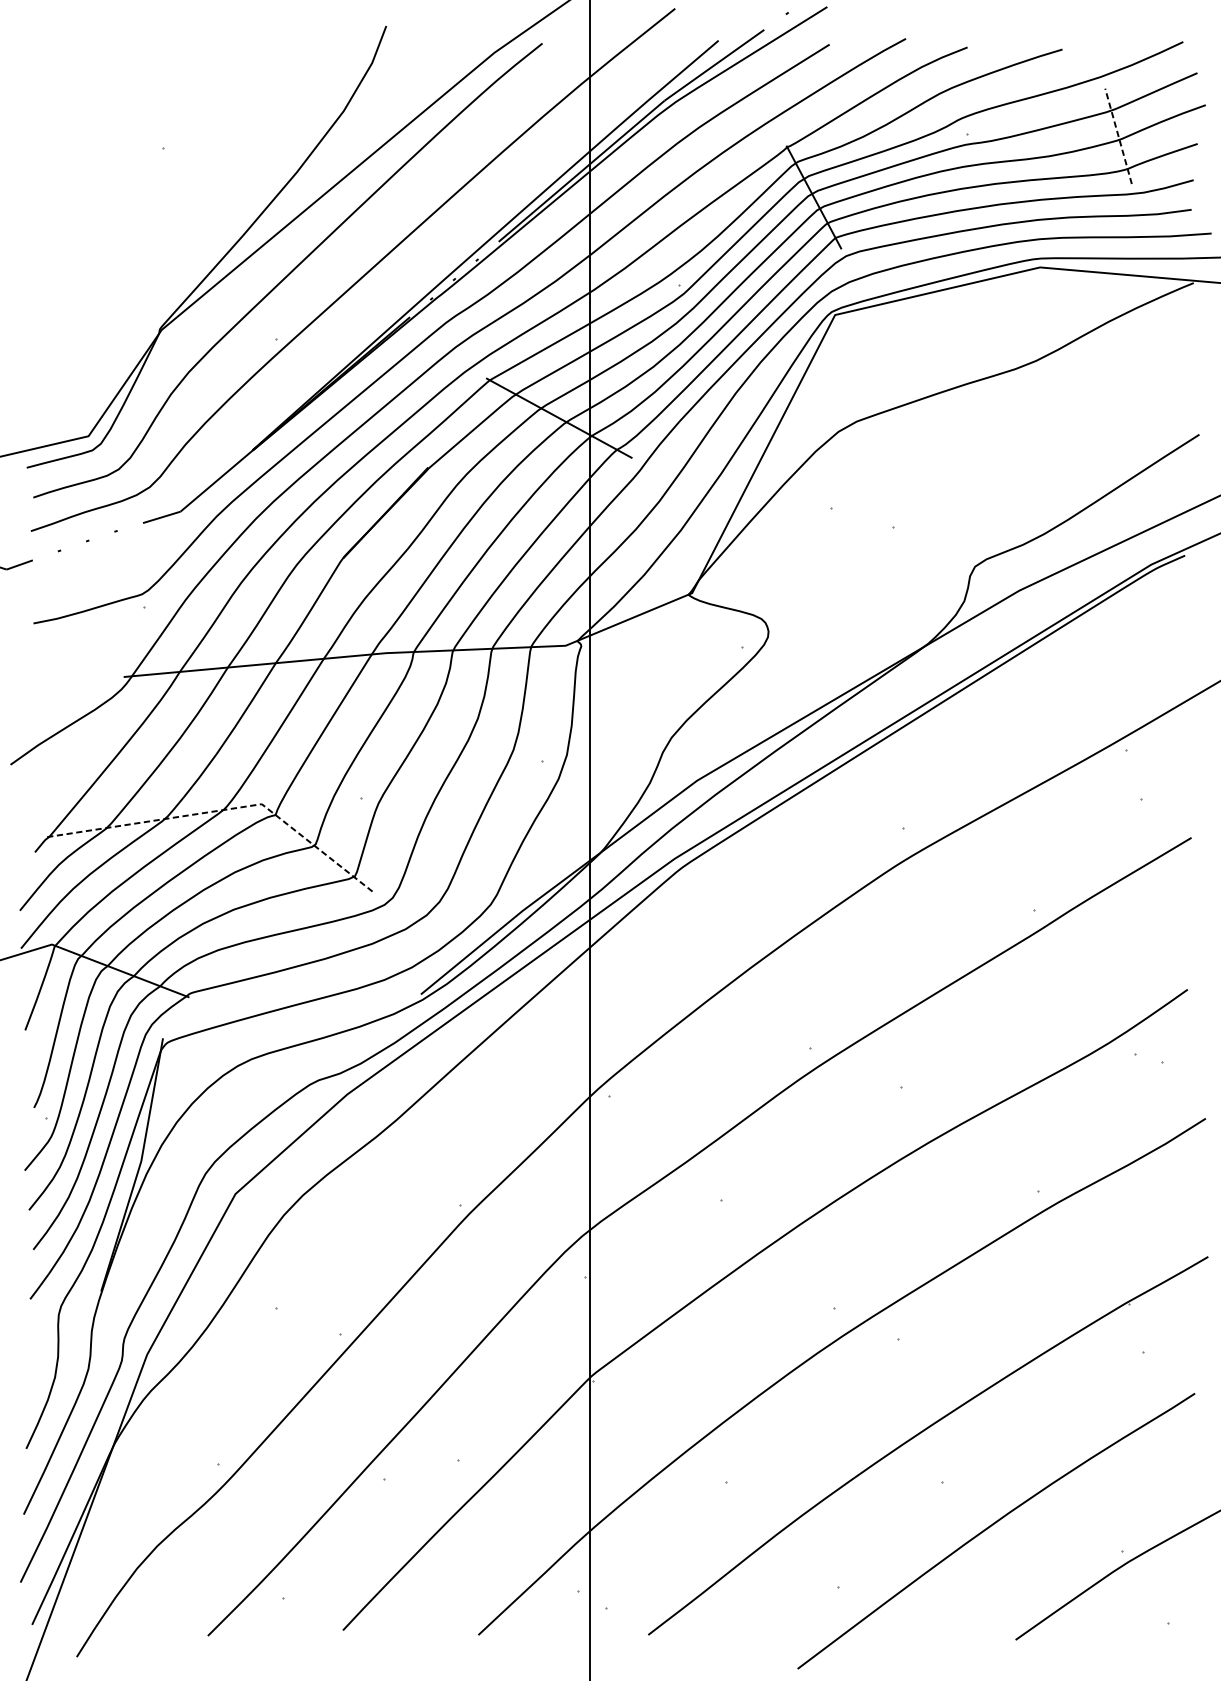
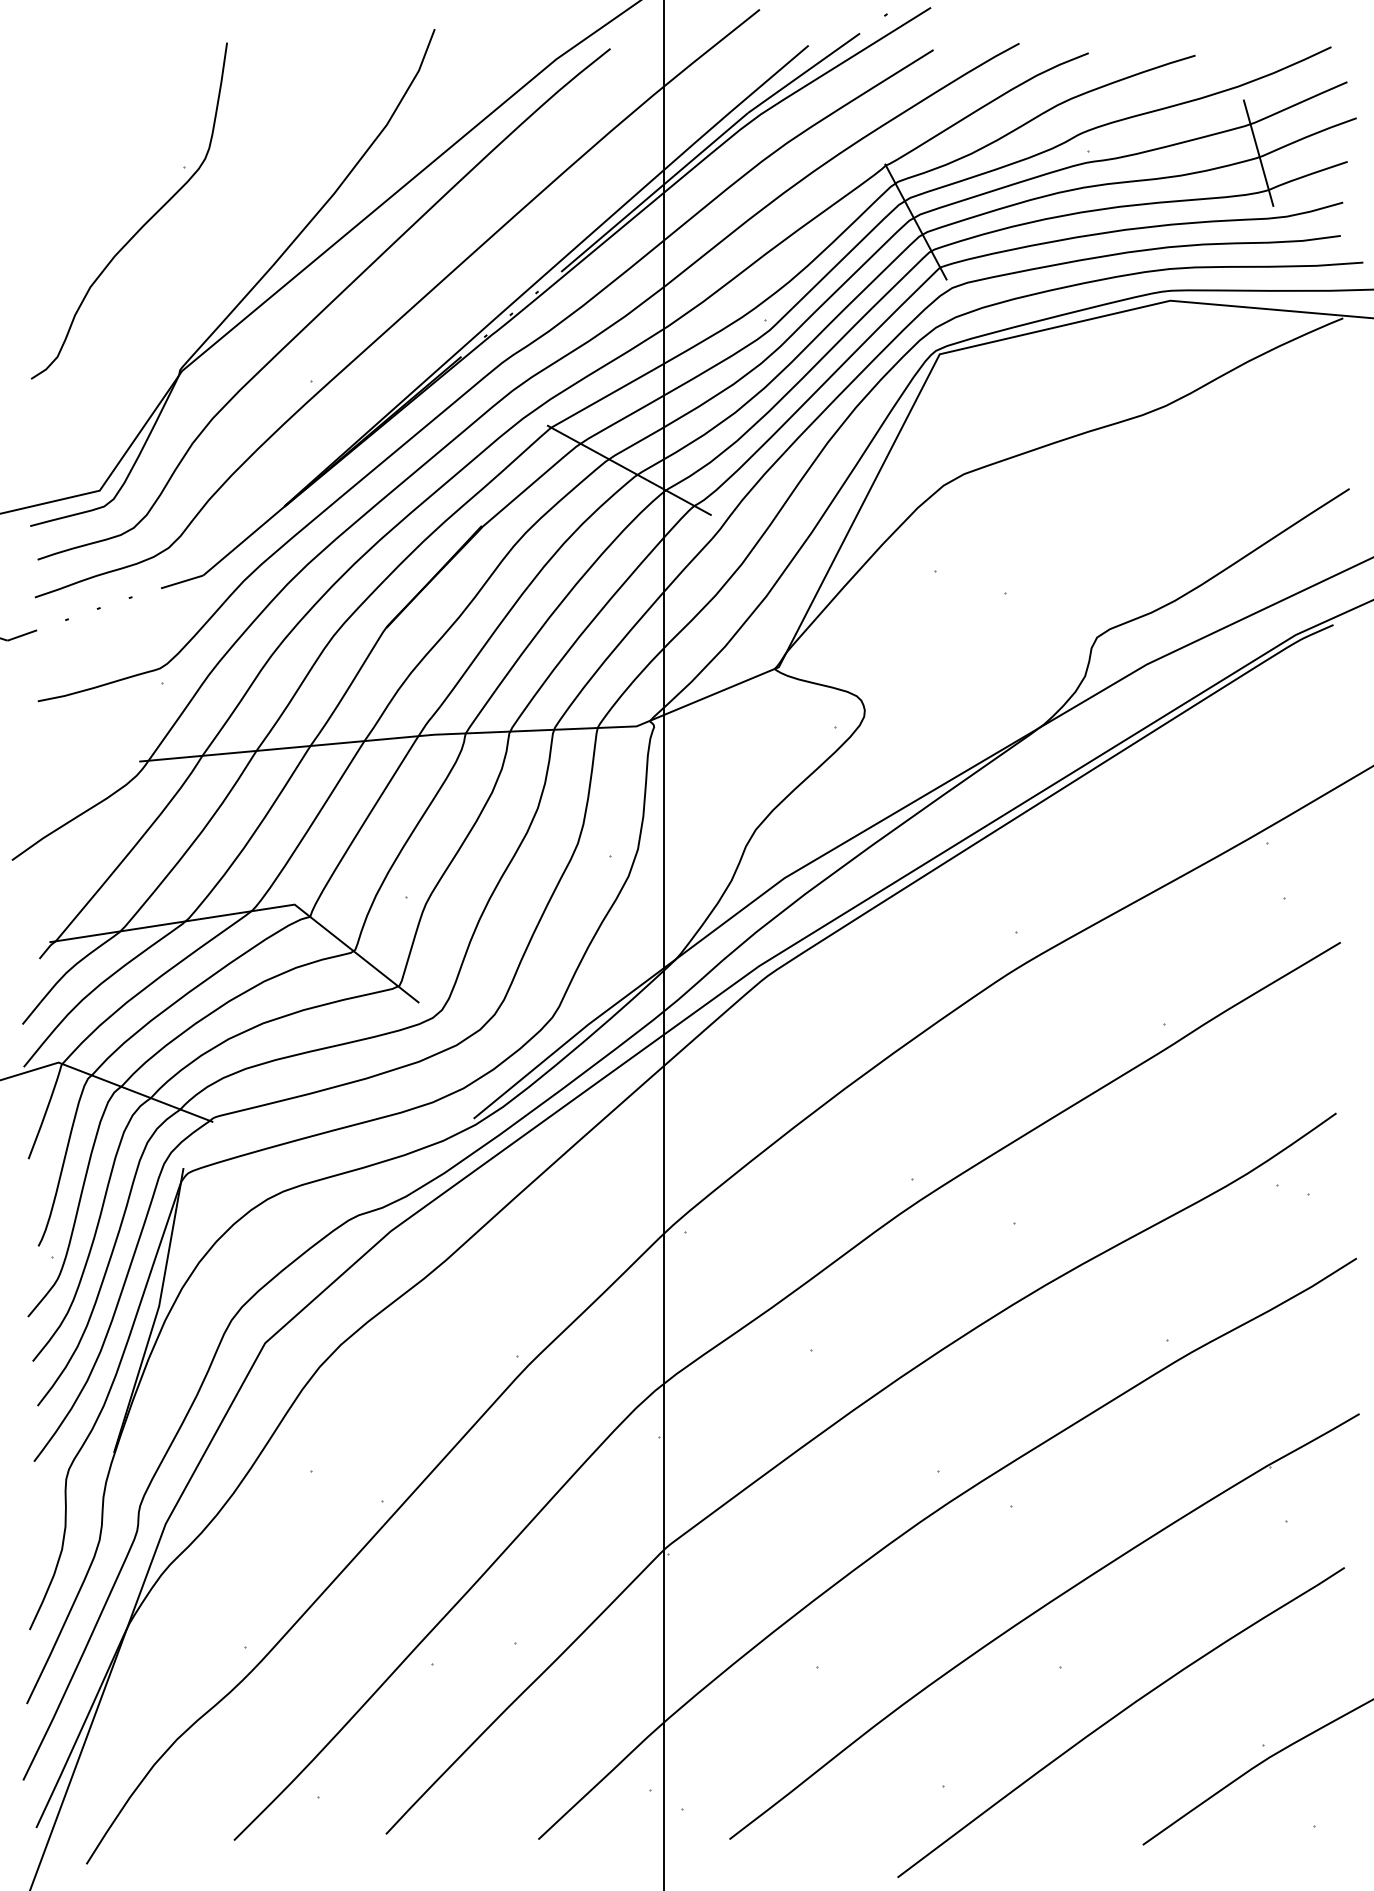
line: (1118, 136) -> (1258, 153), dashed -> solid
curve: (127, 199) -> (143, 224), added
line: (222, 810) -> (250, 911), dashed -> solid

